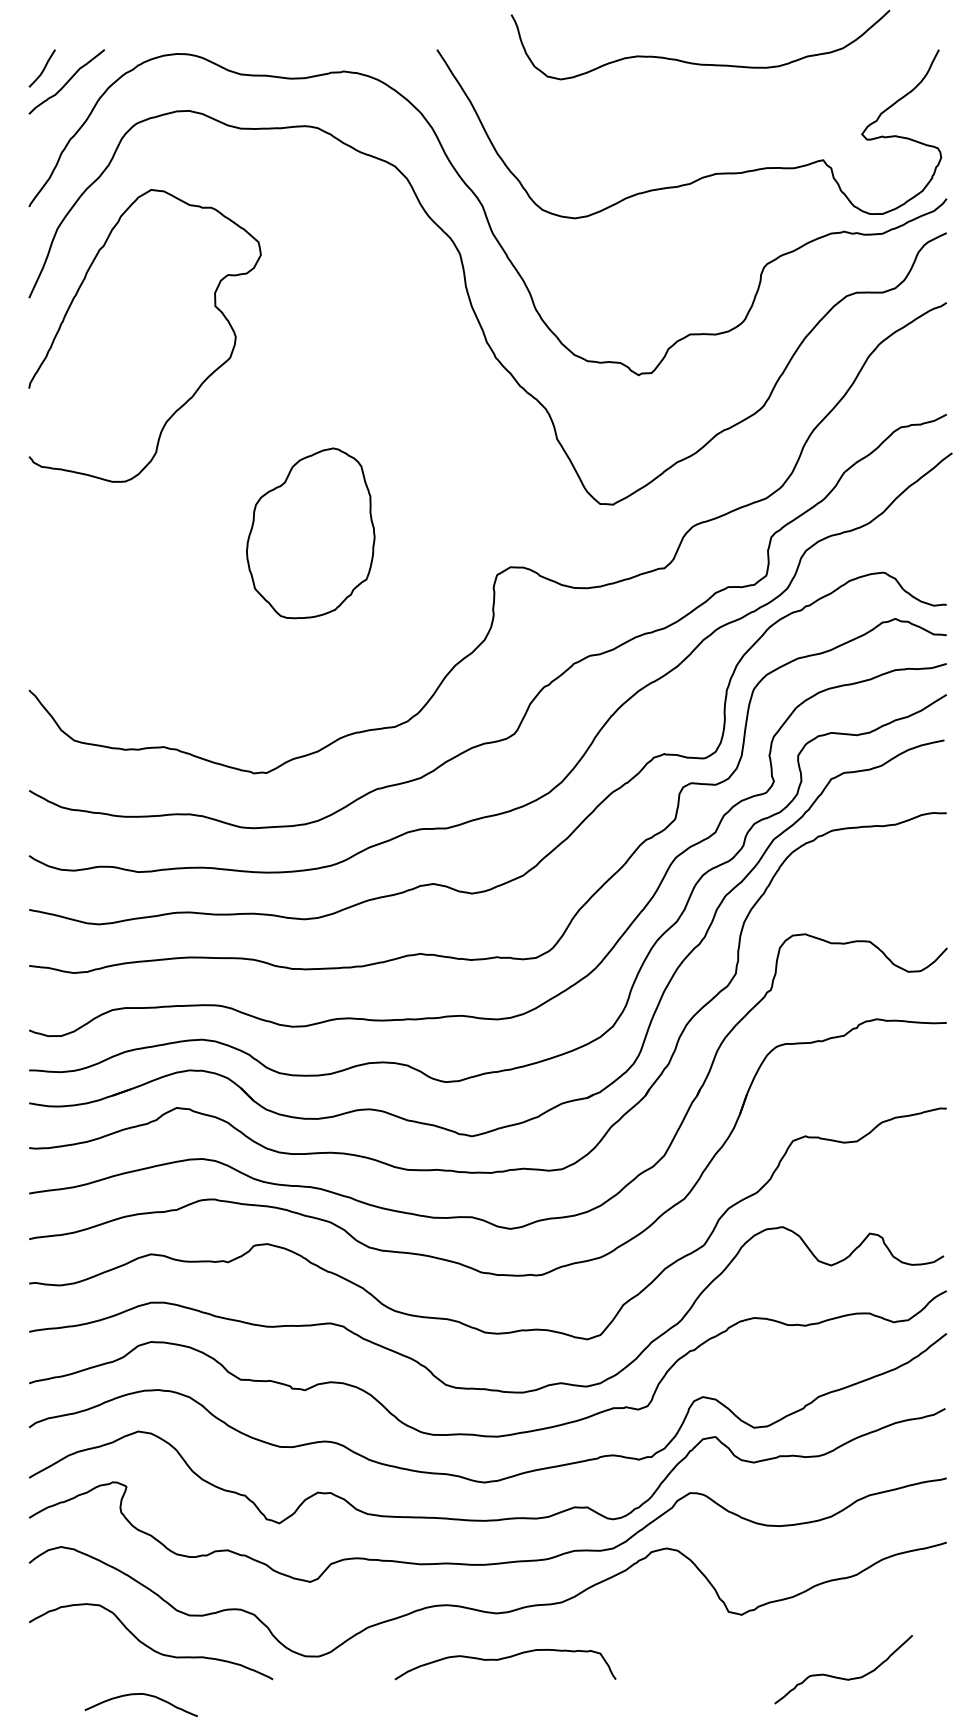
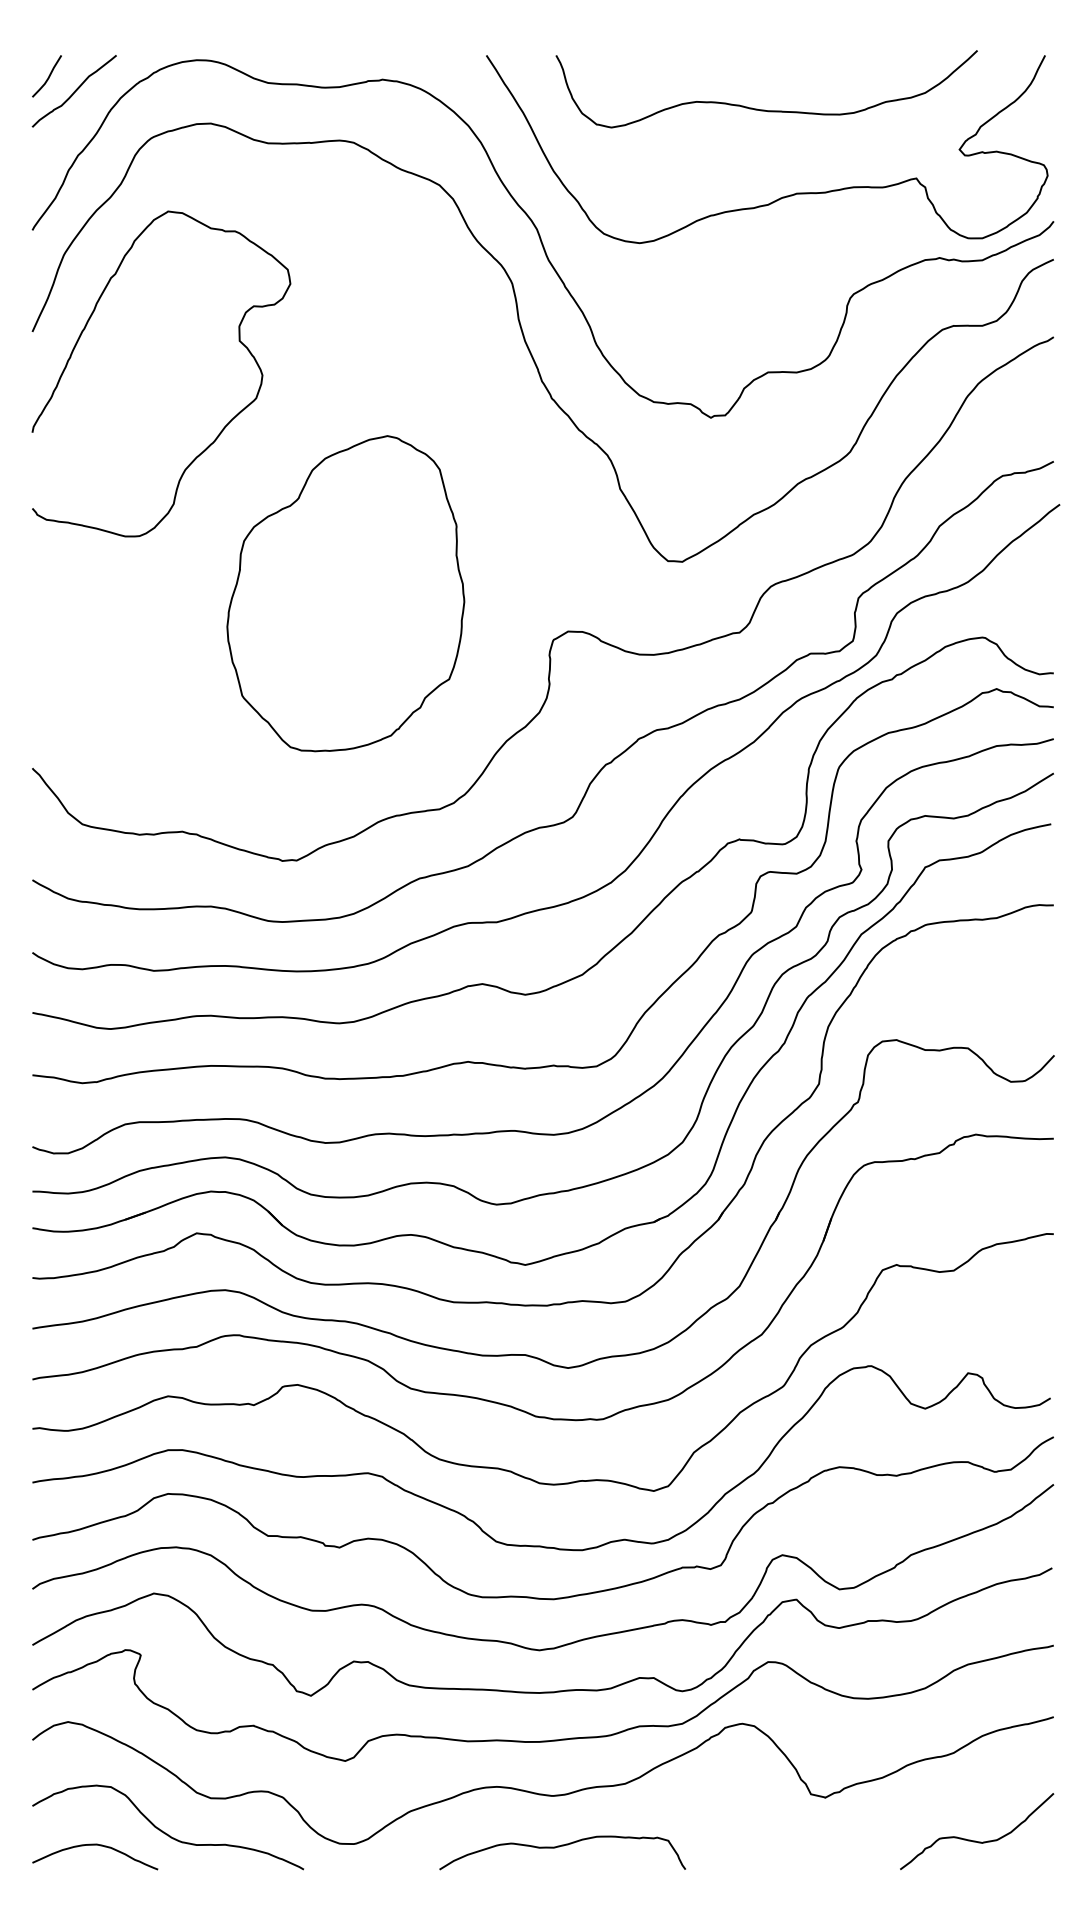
curve: (698, 63) -> (764, 109), moved
part: (310, 533) -> (345, 593), size x1.67
curve: (842, 1677) -> (975, 1840), moved
curve: (141, 1694) -> (95, 1845), moved

